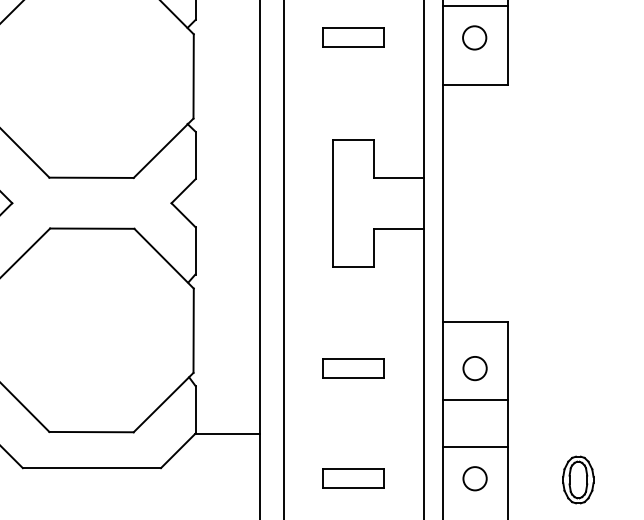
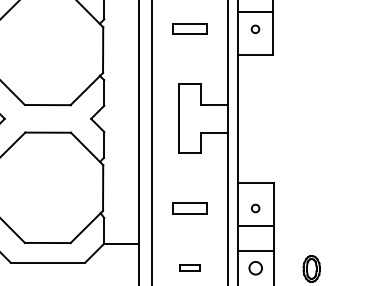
circle: (474, 38) -> (255, 29), size x0.6
circle: (474, 368) -> (255, 208), size x0.6
part: (352, 477) -> (189, 267), size x0.6

